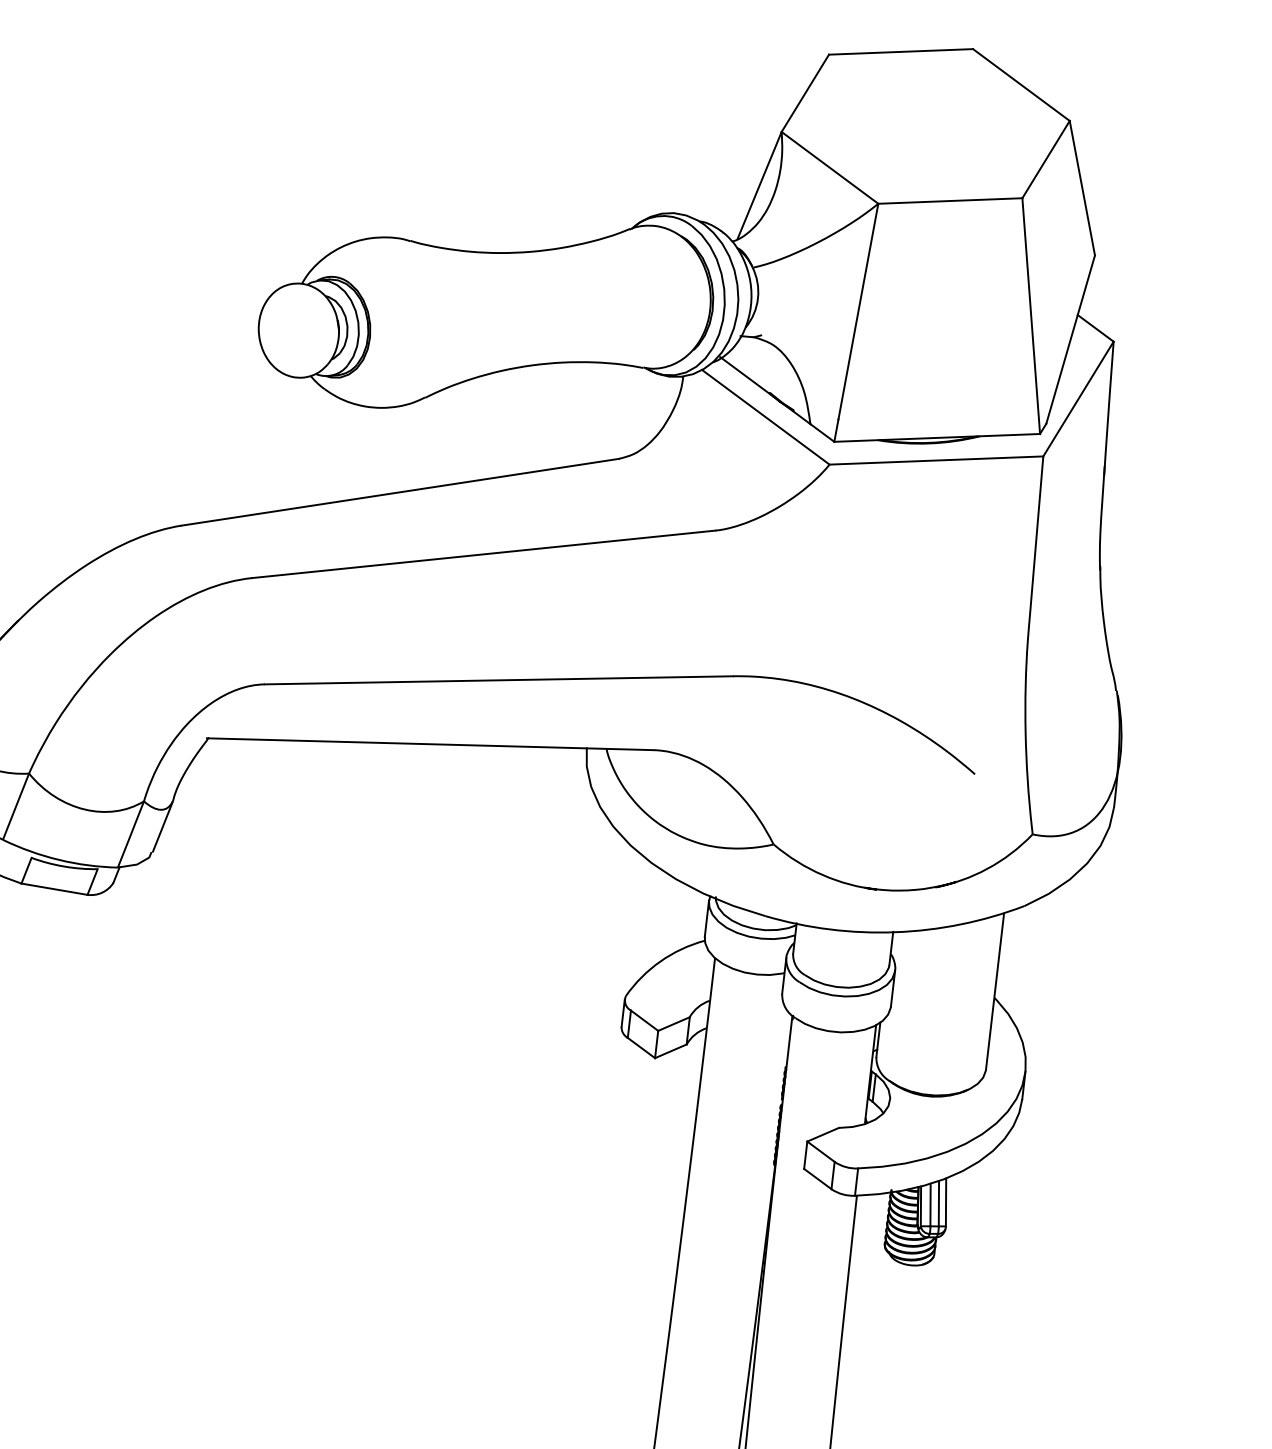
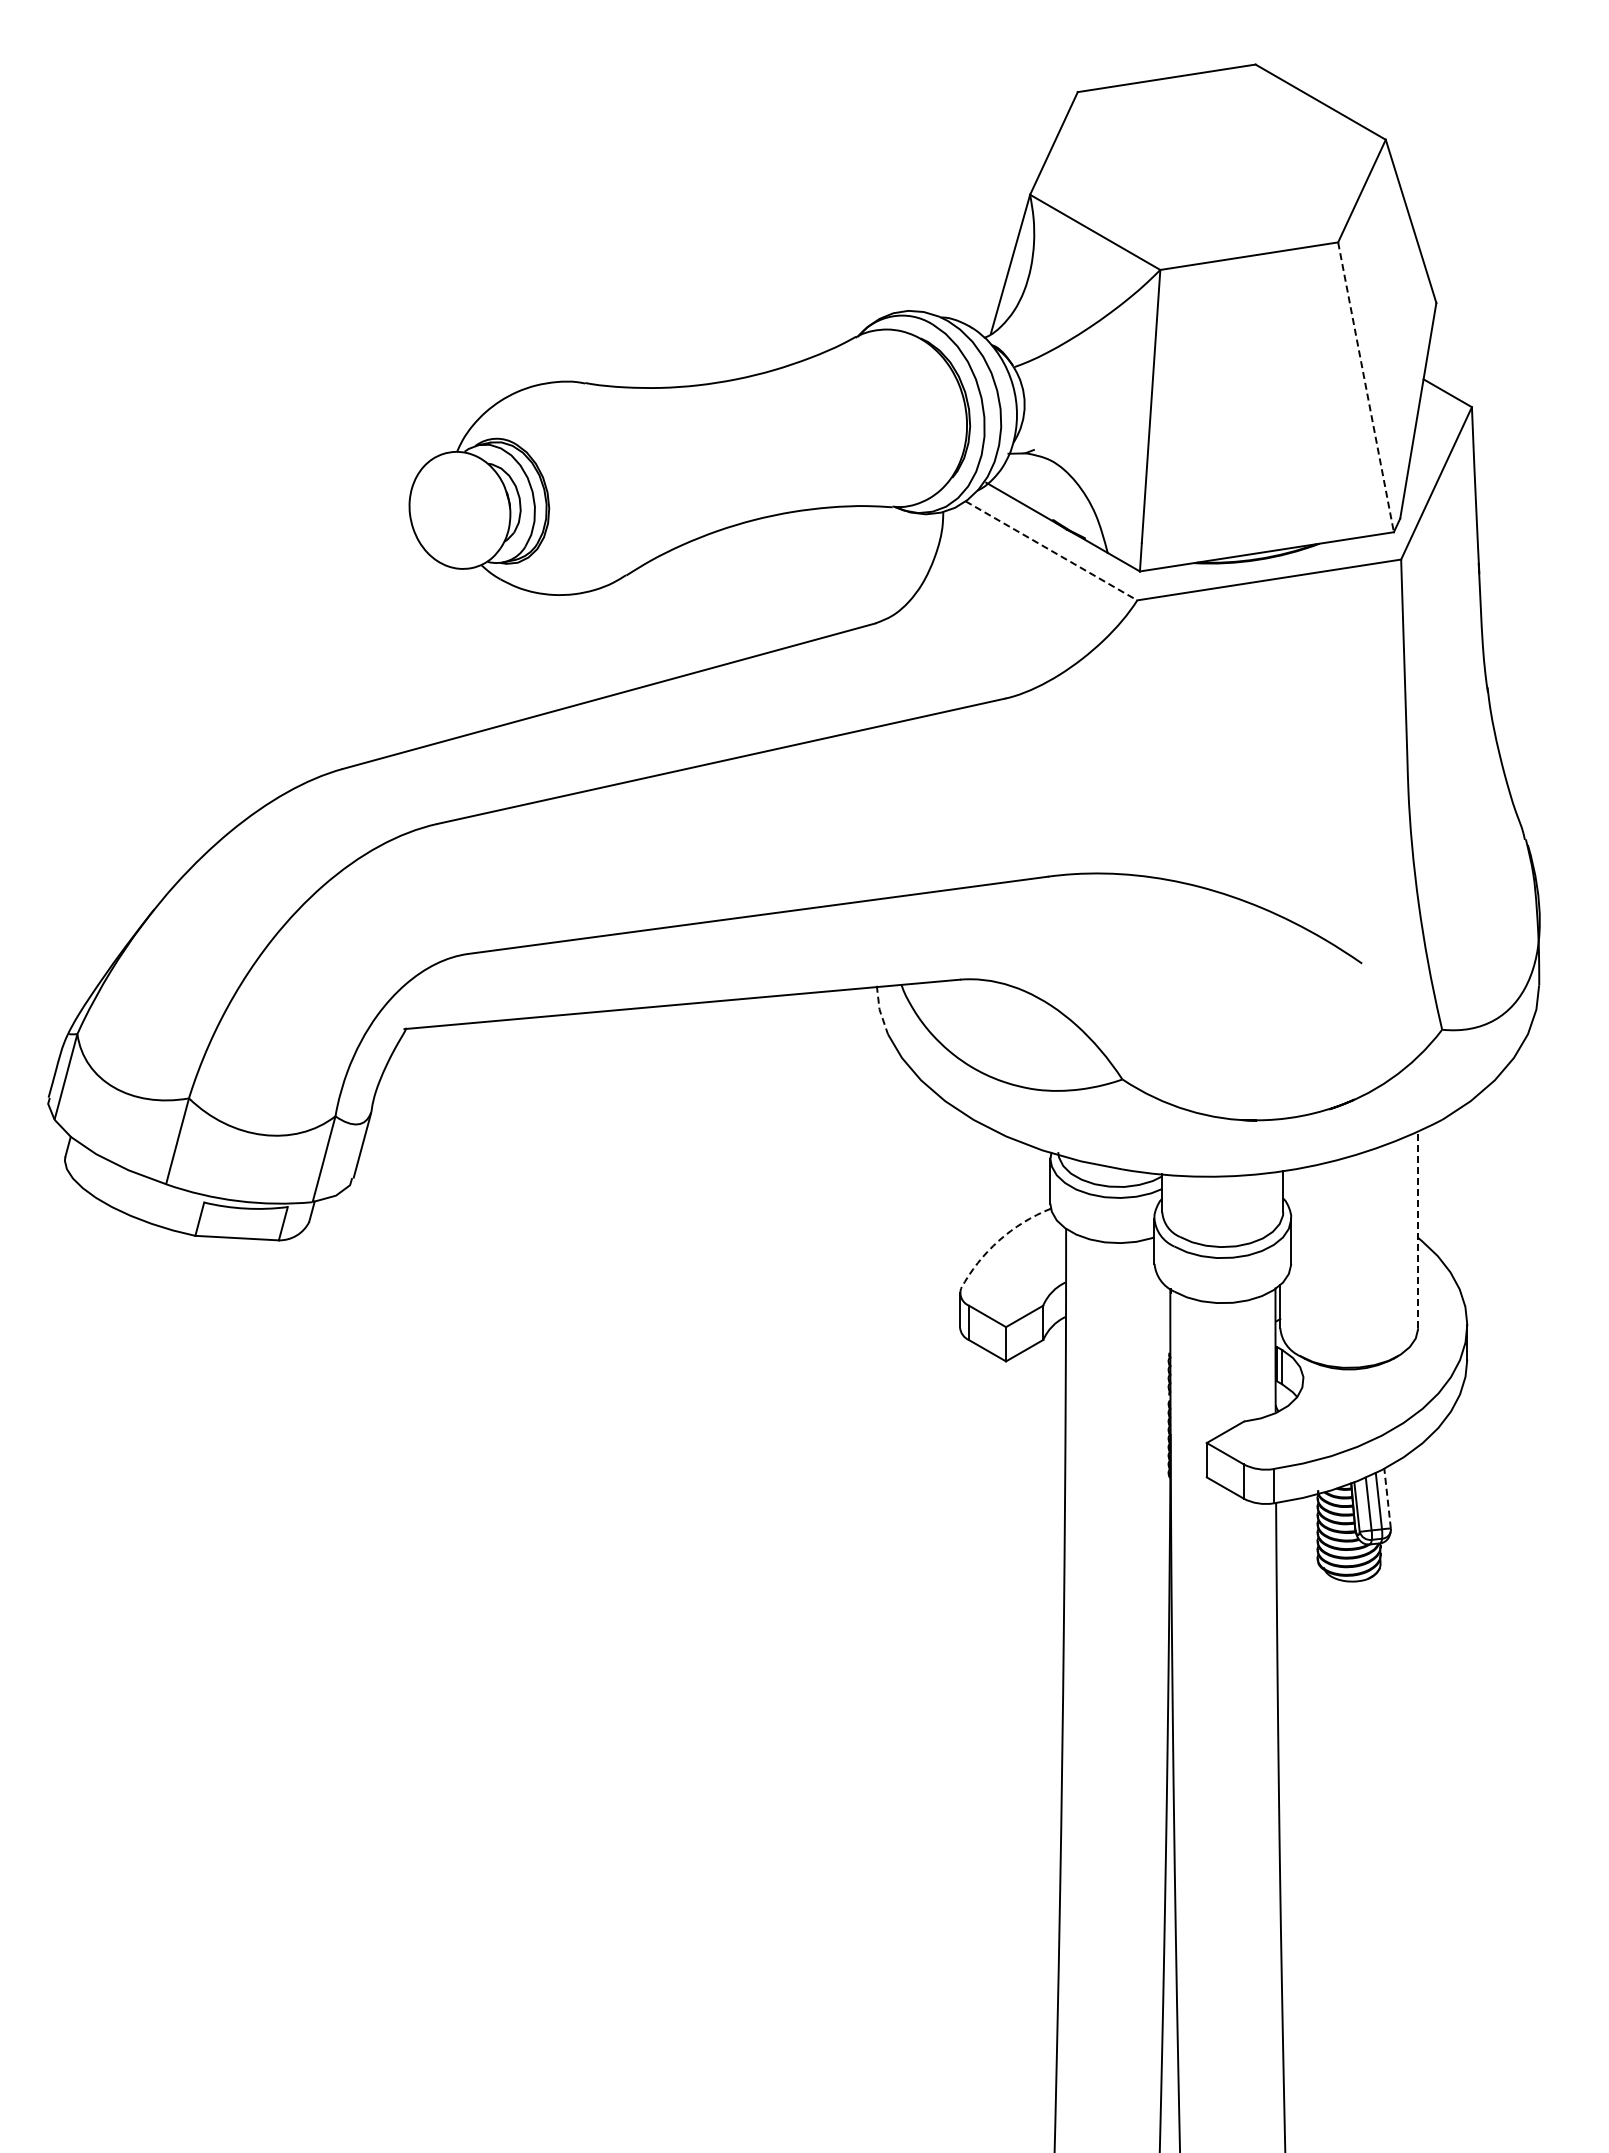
line: (1031, 316) -> (1366, 387), solid -> dashed
line: (765, 417) -> (1051, 551), solid -> dashed
line: (586, 767) -> (879, 1010), solid -> dashed
arc: (660, 961) -> (998, 1240), solid -> dashed
line: (995, 991) -> (1418, 1229), solid -> dashed
line: (945, 1202) -> (1387, 1498), solid -> dashed

